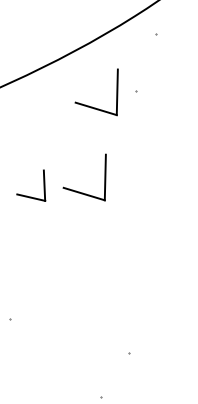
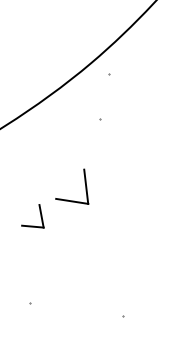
part: (115, 86) -> (84, 117), removed
part: (43, 185) -> (40, 216), moved

